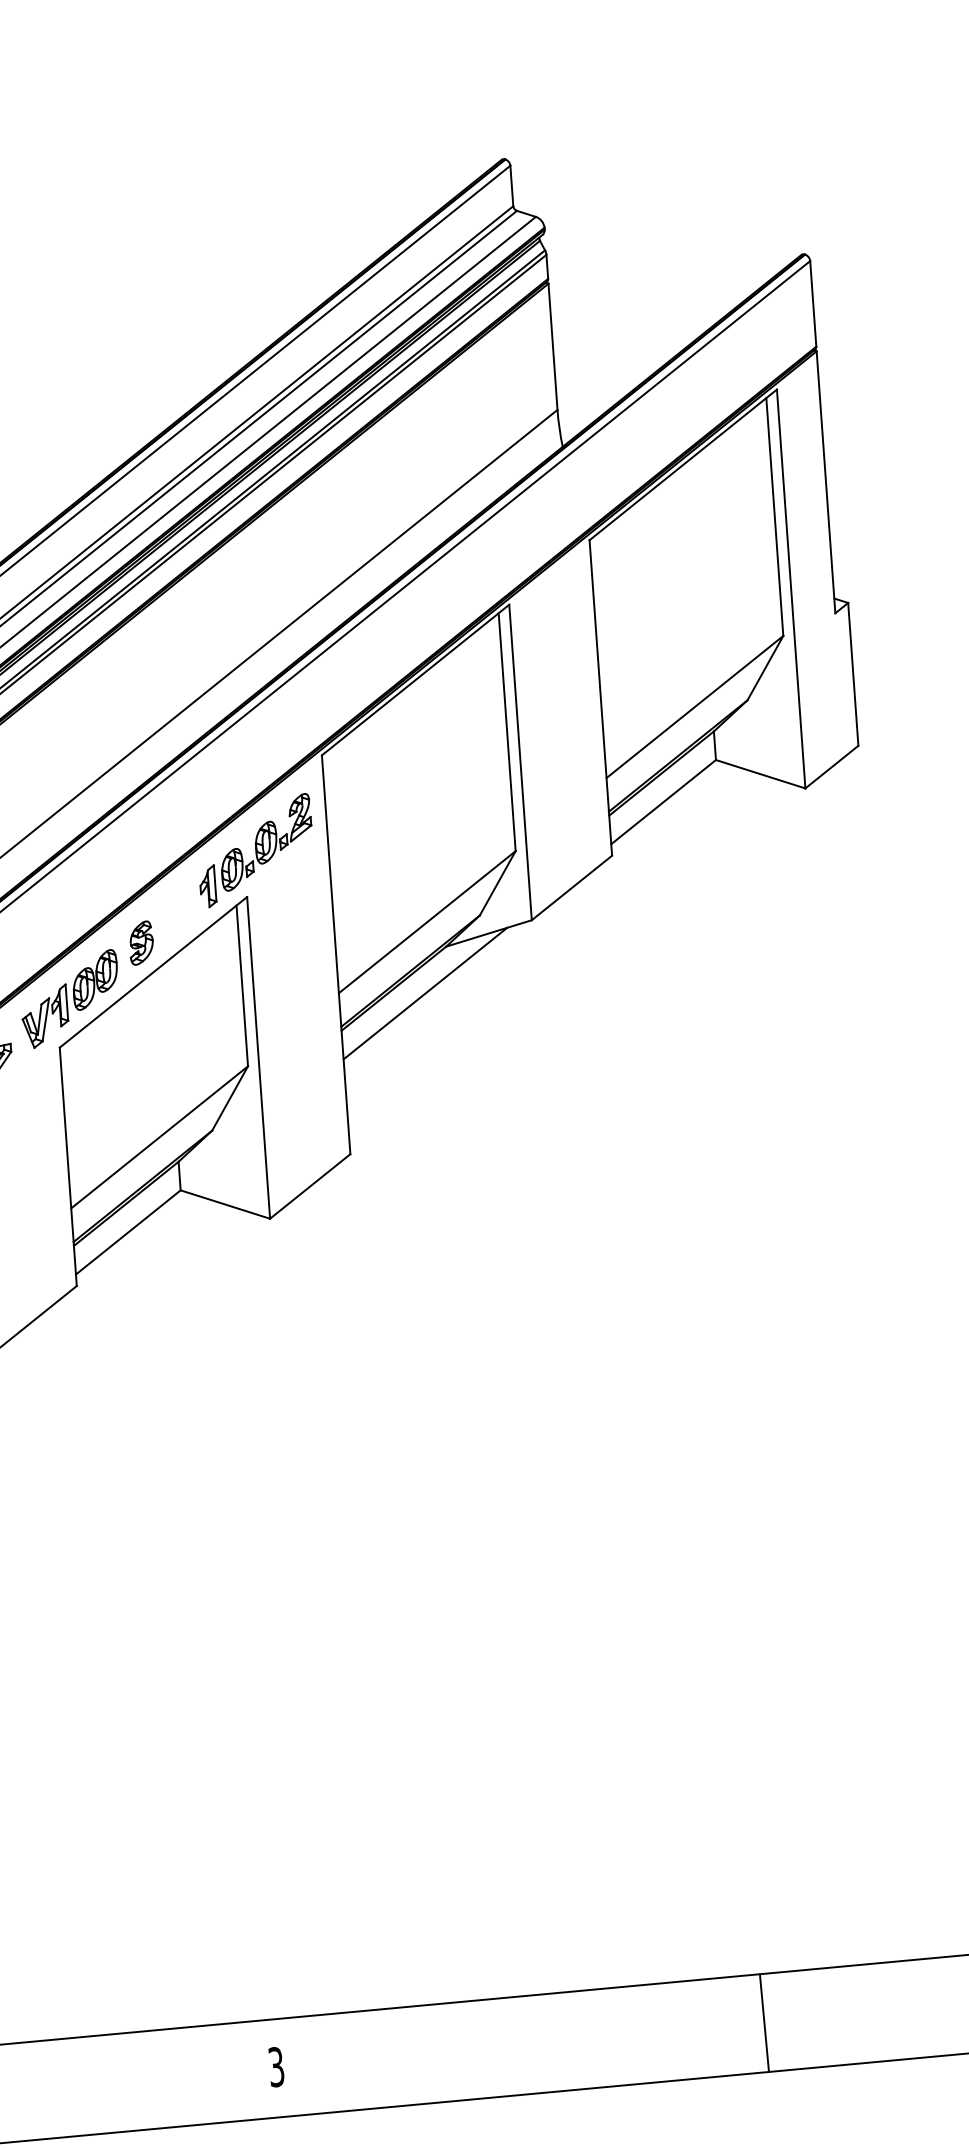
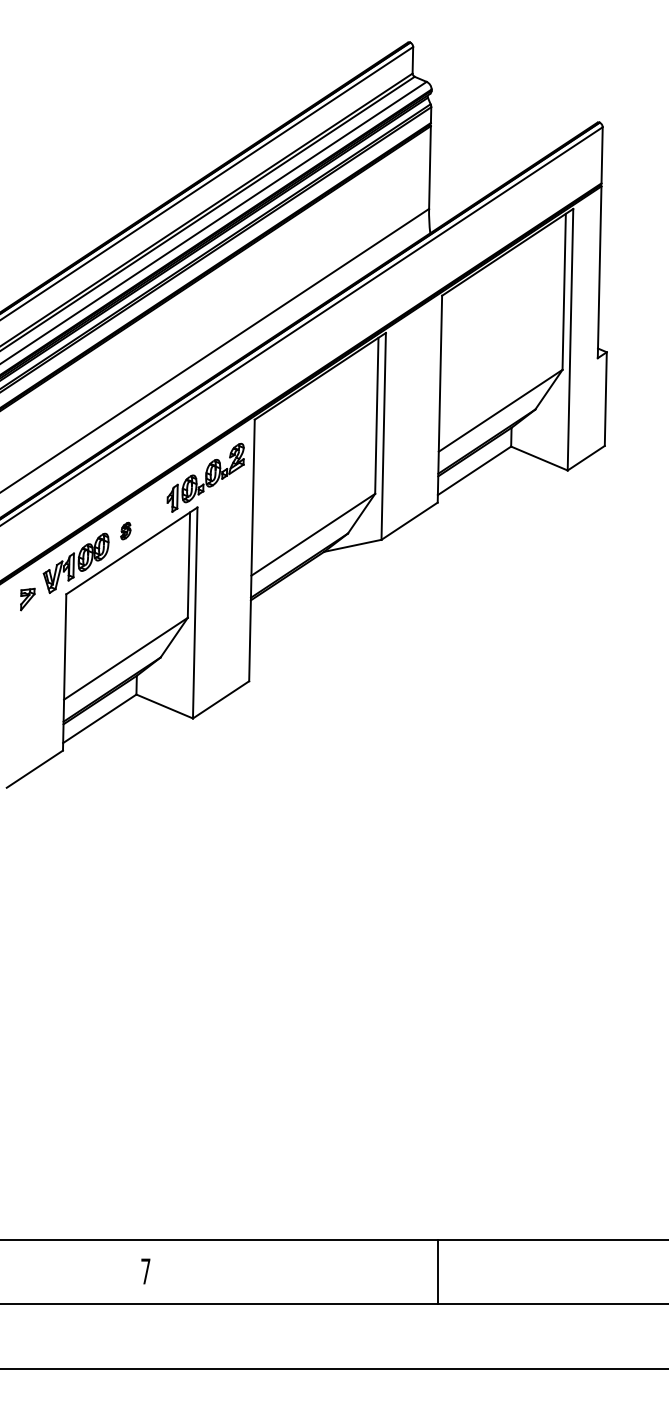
part: (140, 942) -> (125, 530), size x0.6
line: (425, 994) -> (307, 581), removed
line: (764, 2023) -> (438, 1272), moved
text: (275, 2067) -> (145, 1271), 3 -> 7

